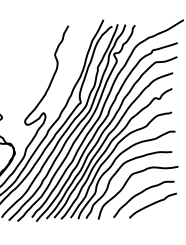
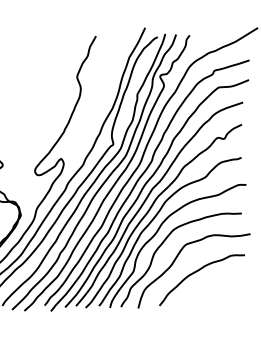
curve: (152, 205) -> (214, 288), removed

